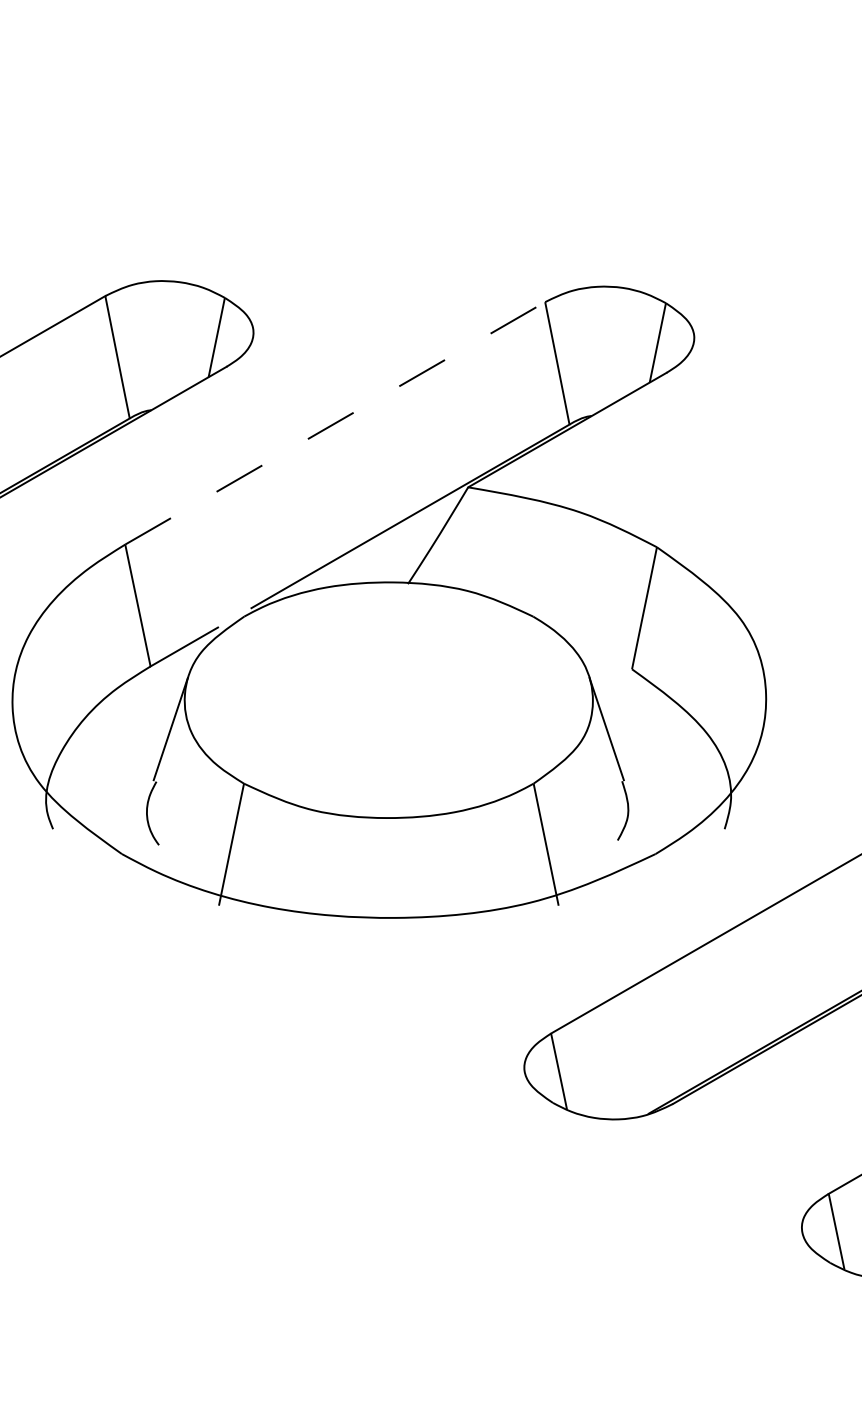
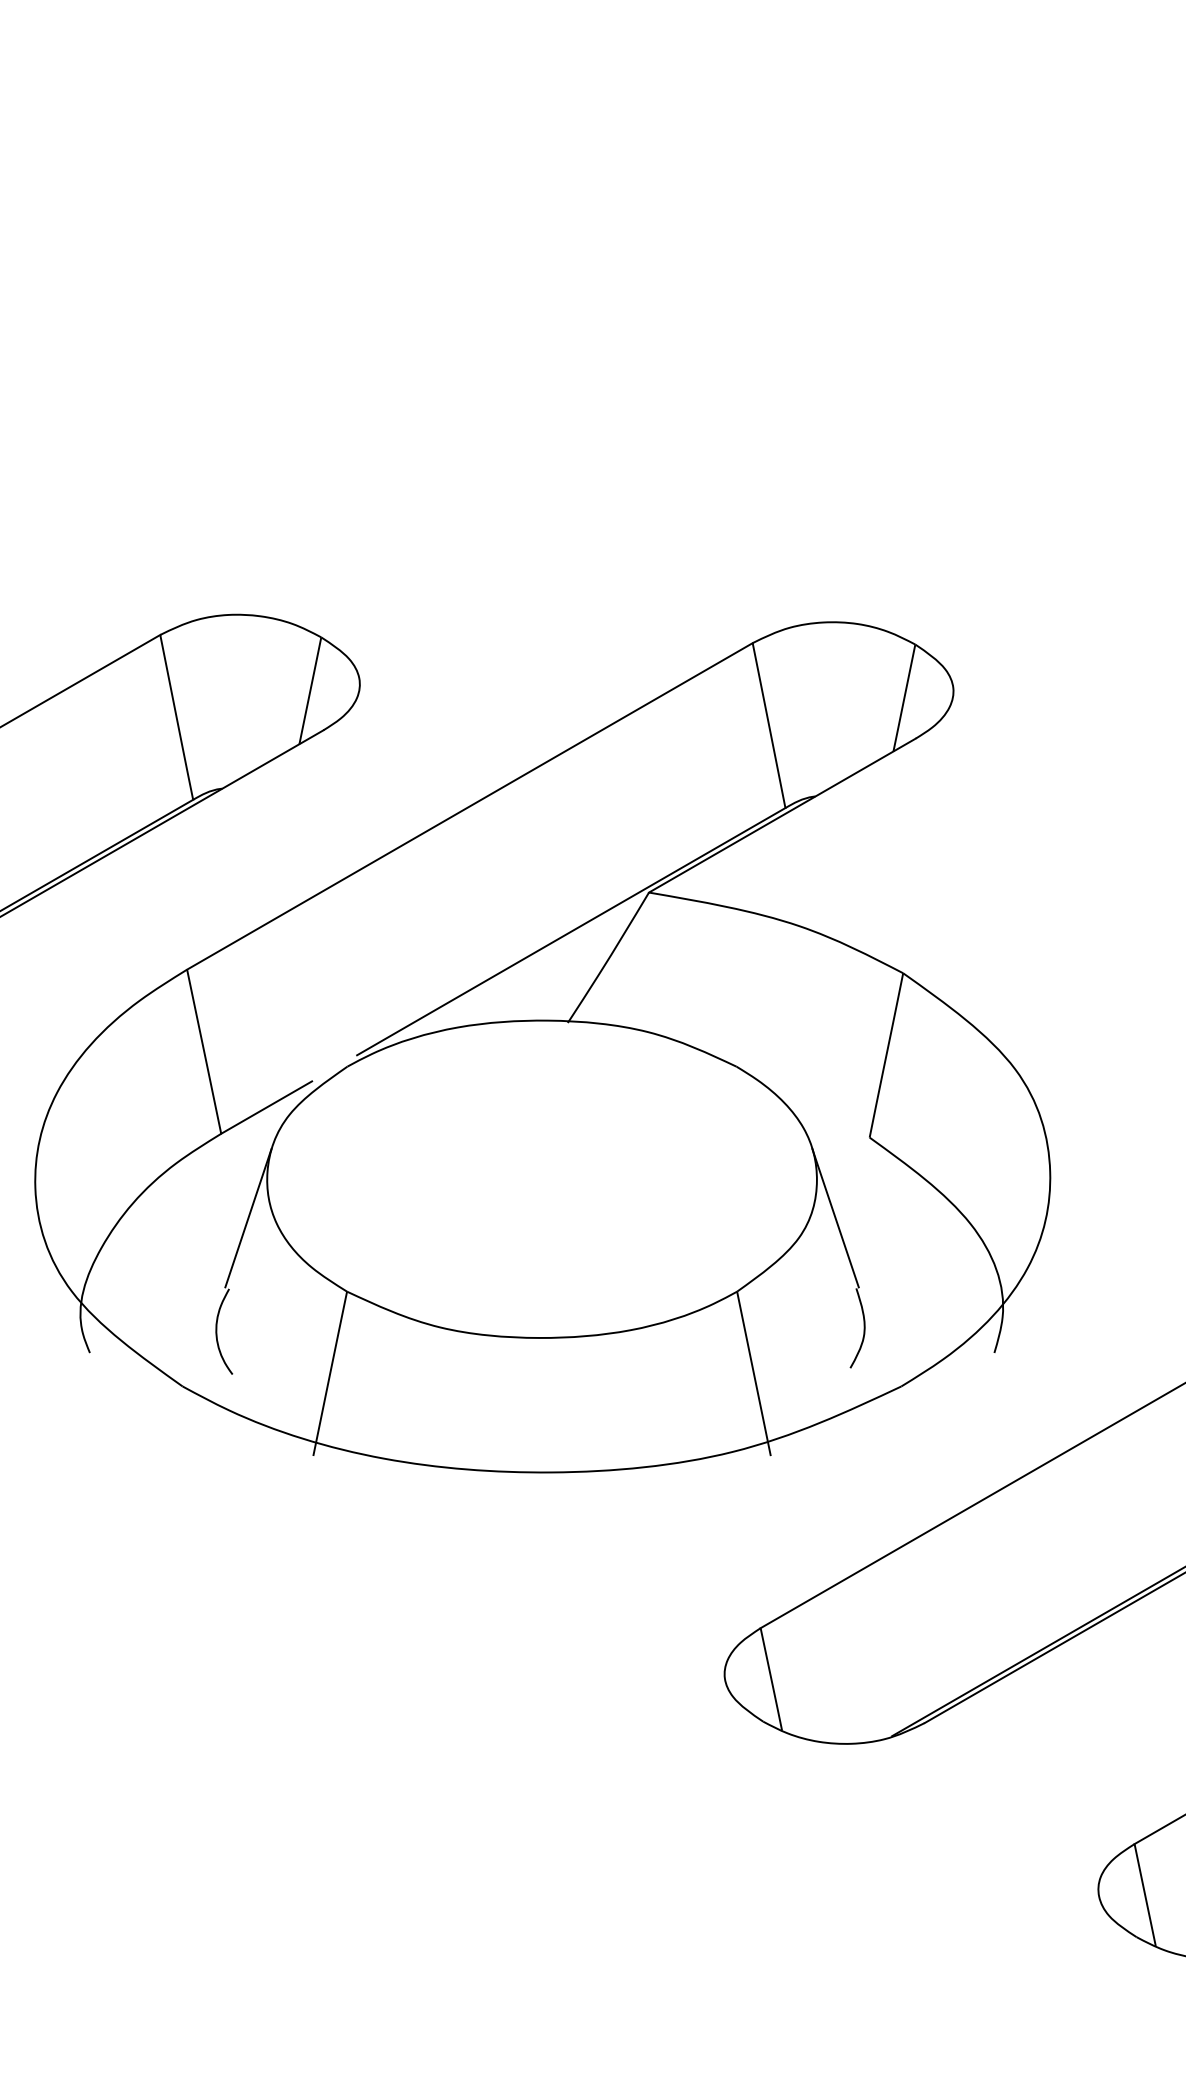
line: (334, 423) -> (469, 806), dashed -> solid

